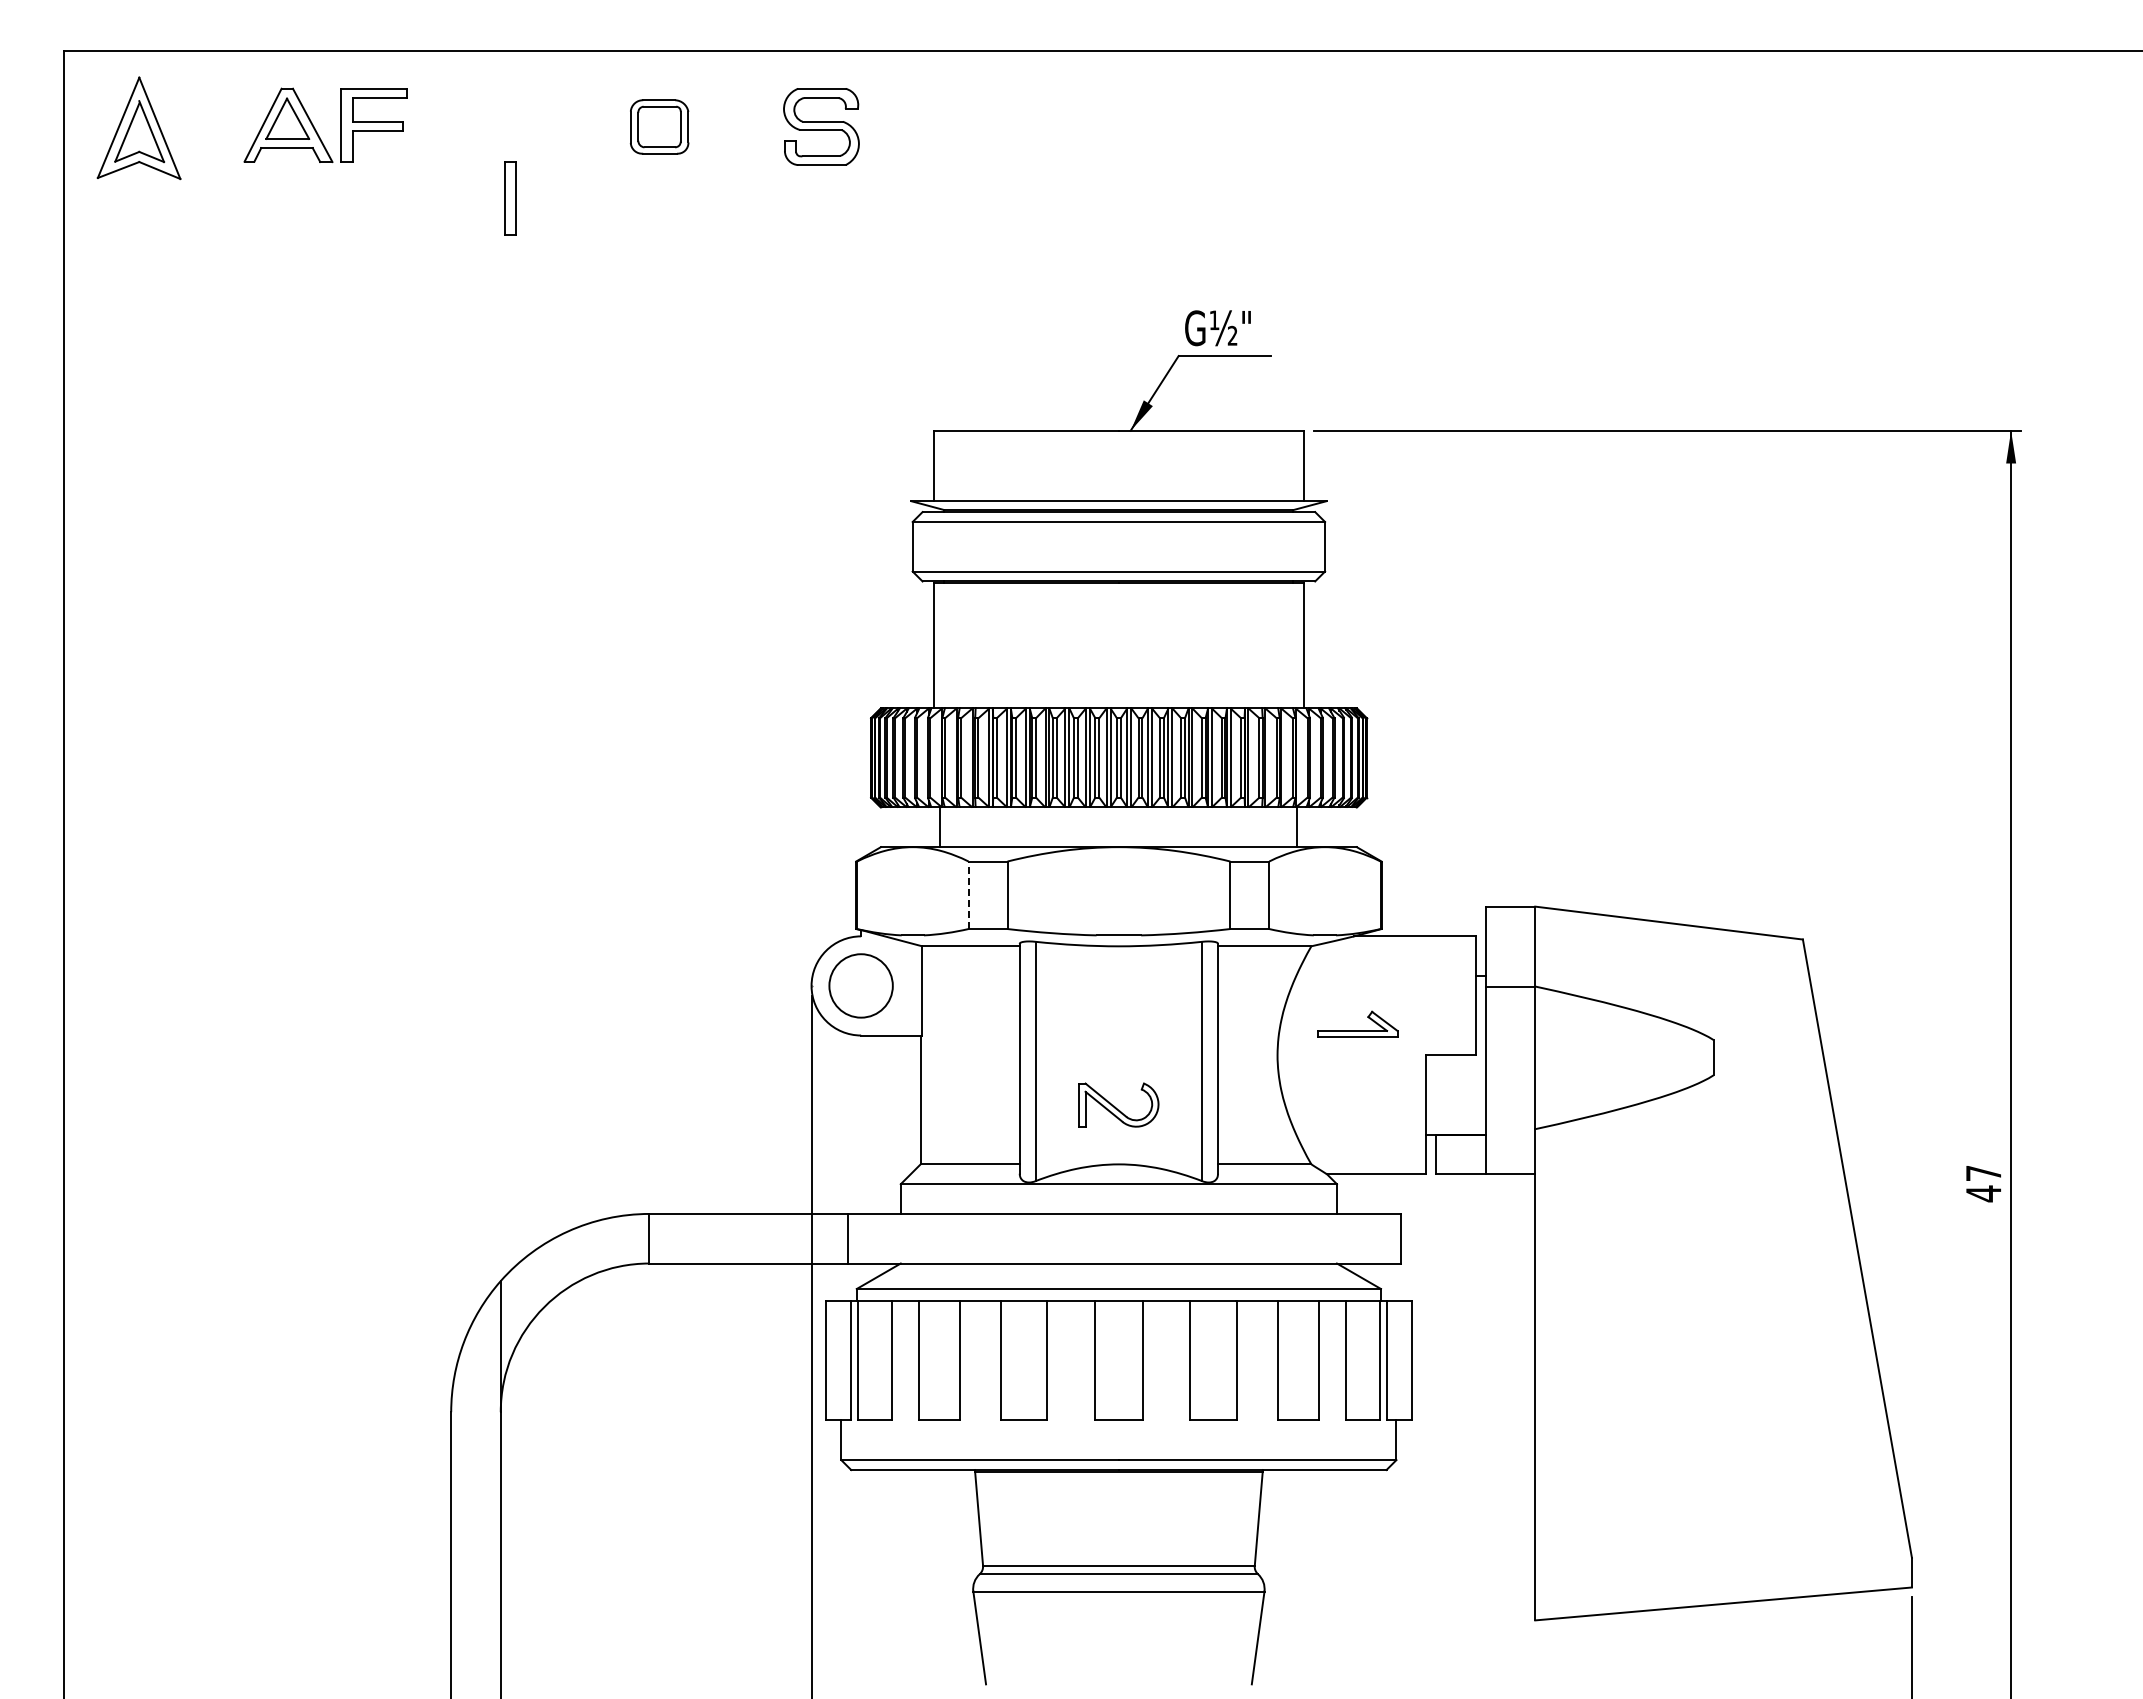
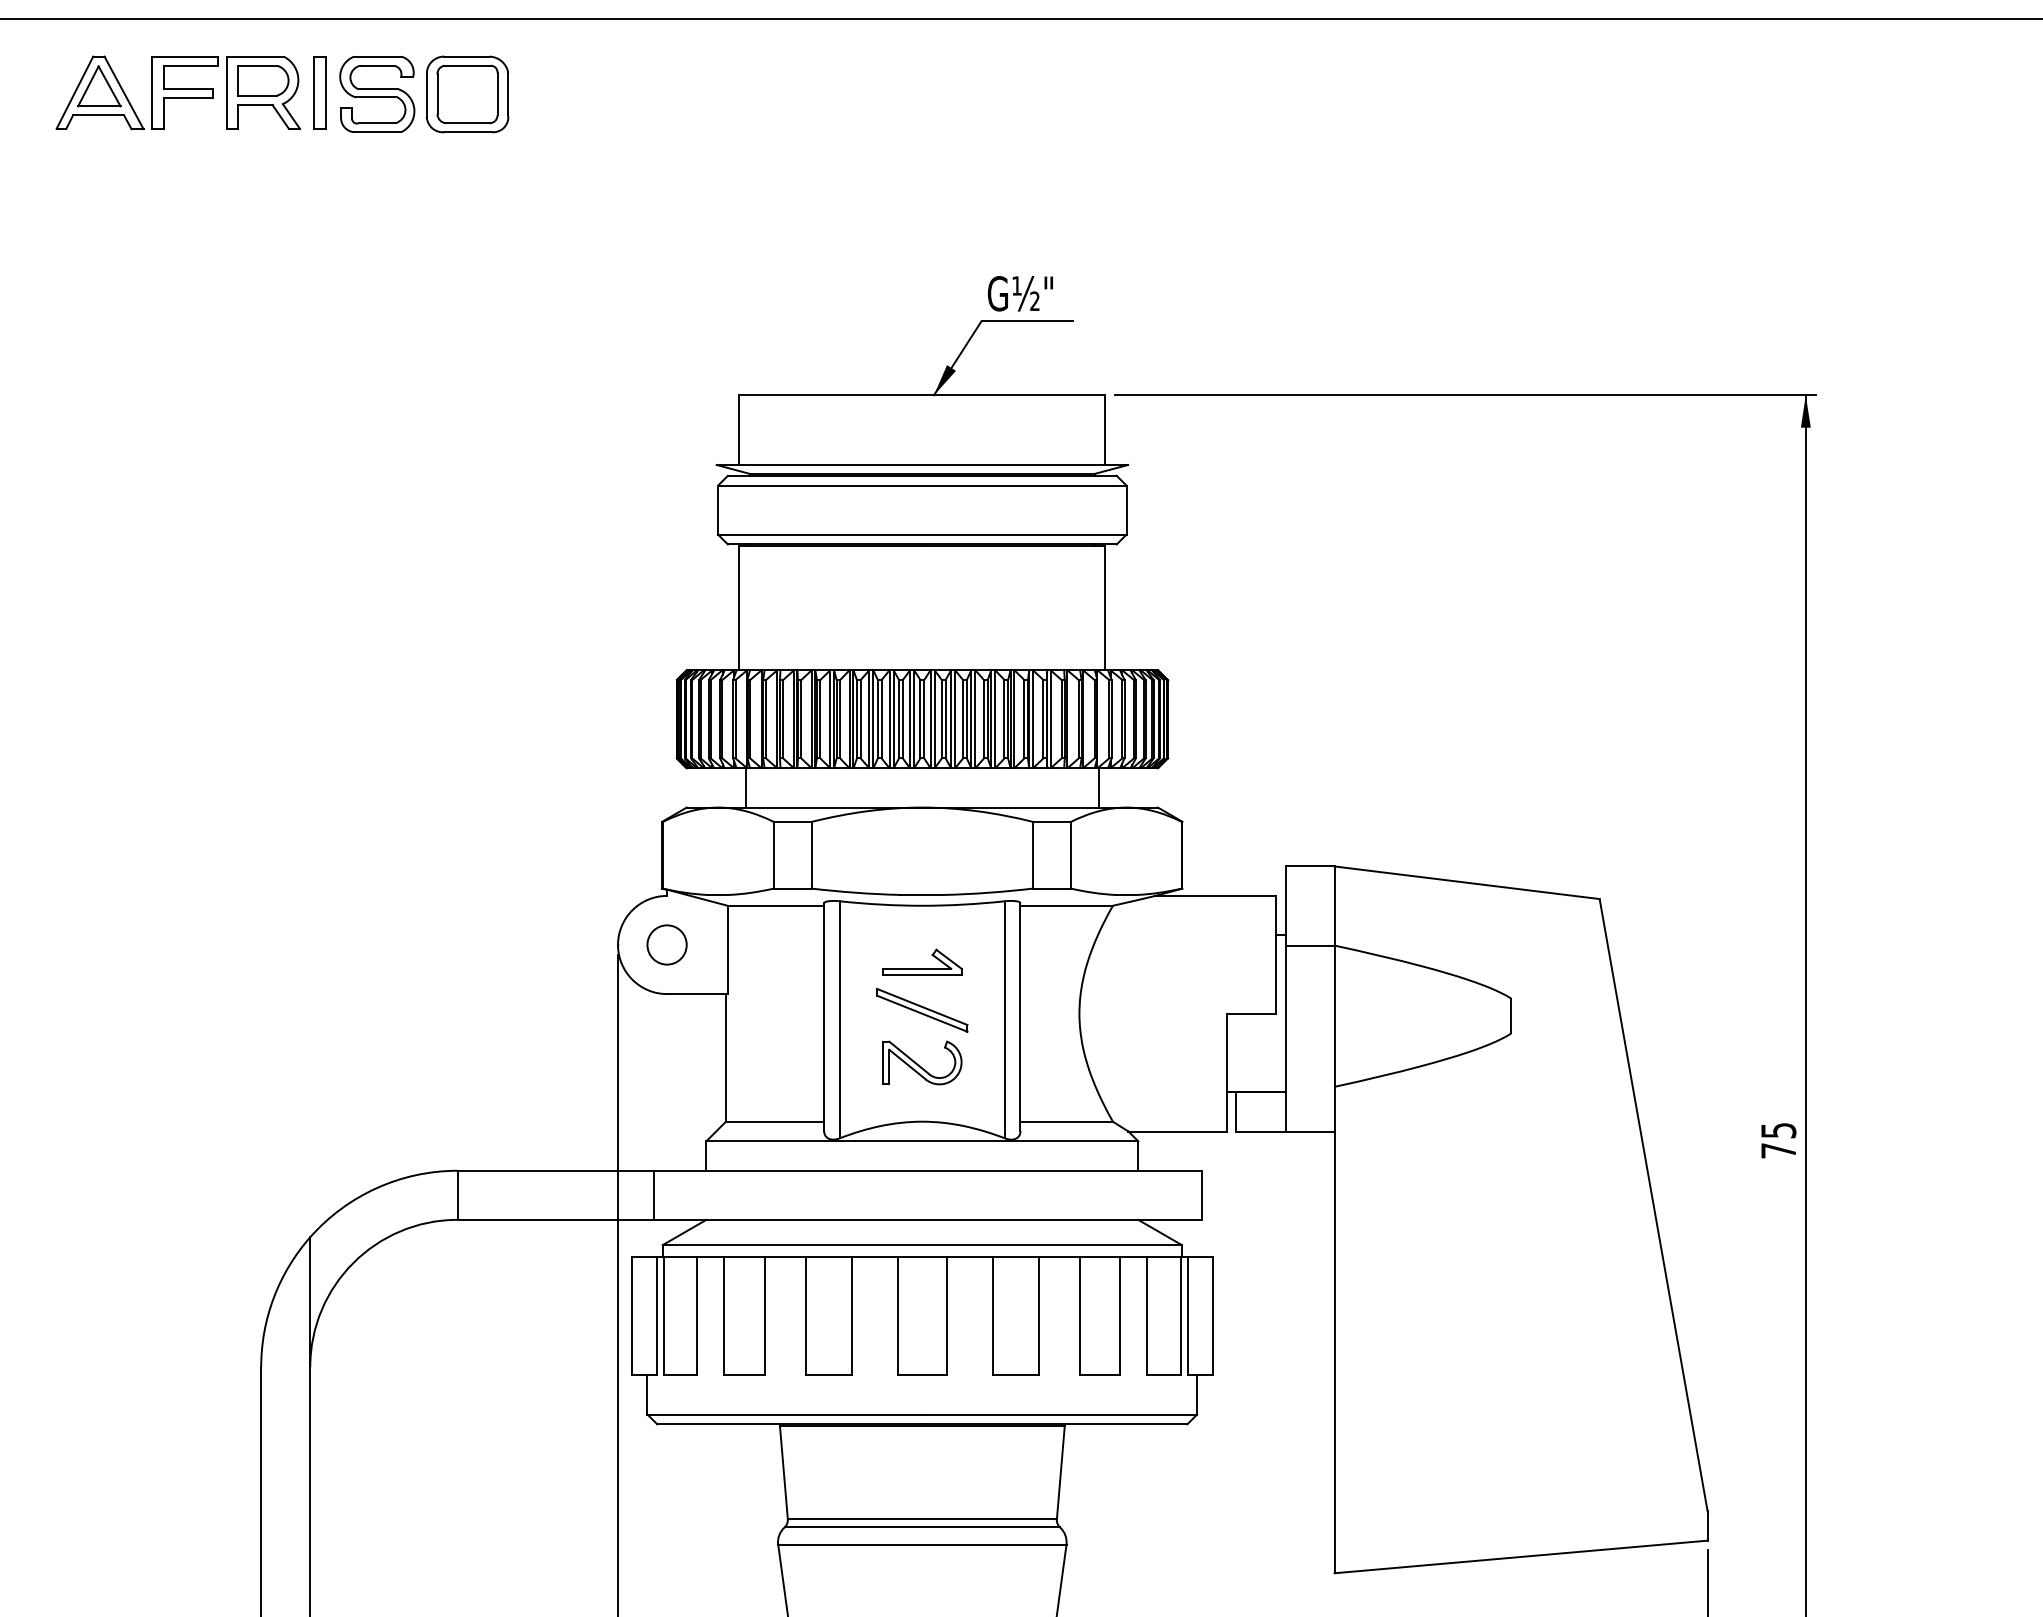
part: (453, 125) -> (263, 92), added
part: (659, 126) -> (467, 93), size x1.43
part: (821, 126) -> (377, 93), moved
part: (510, 198) -> (319, 92), moved
line: (968, 895) -> (773, 855), dashed -> solid
circle: (860, 985) -> (666, 944), size x0.62
part: (1357, 1030) -> (921, 968), moved
part: (1118, 1051) -> (921, 1009), added
text: (1983, 1184) -> (1778, 1141), 47 -> 75

